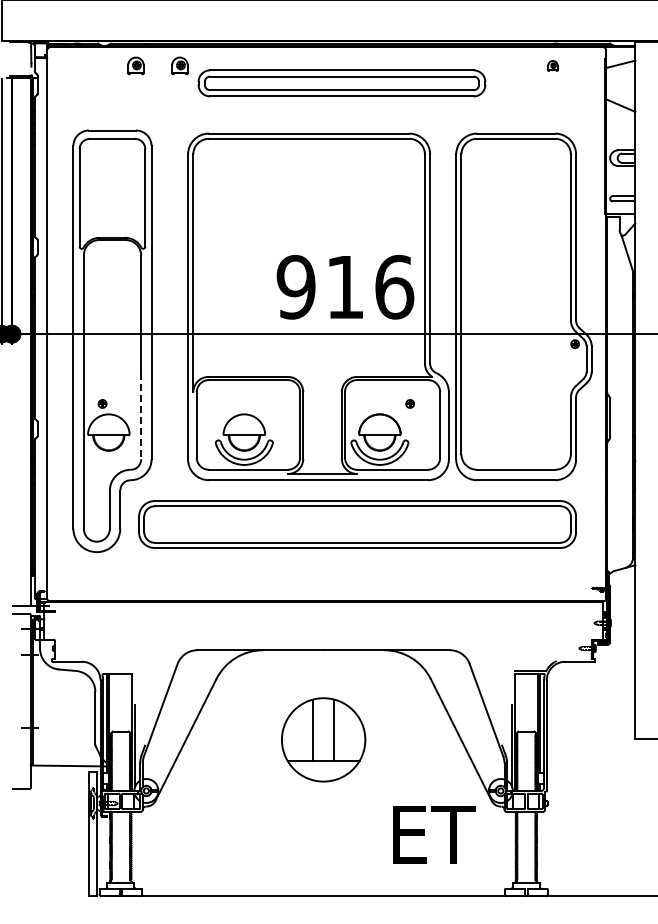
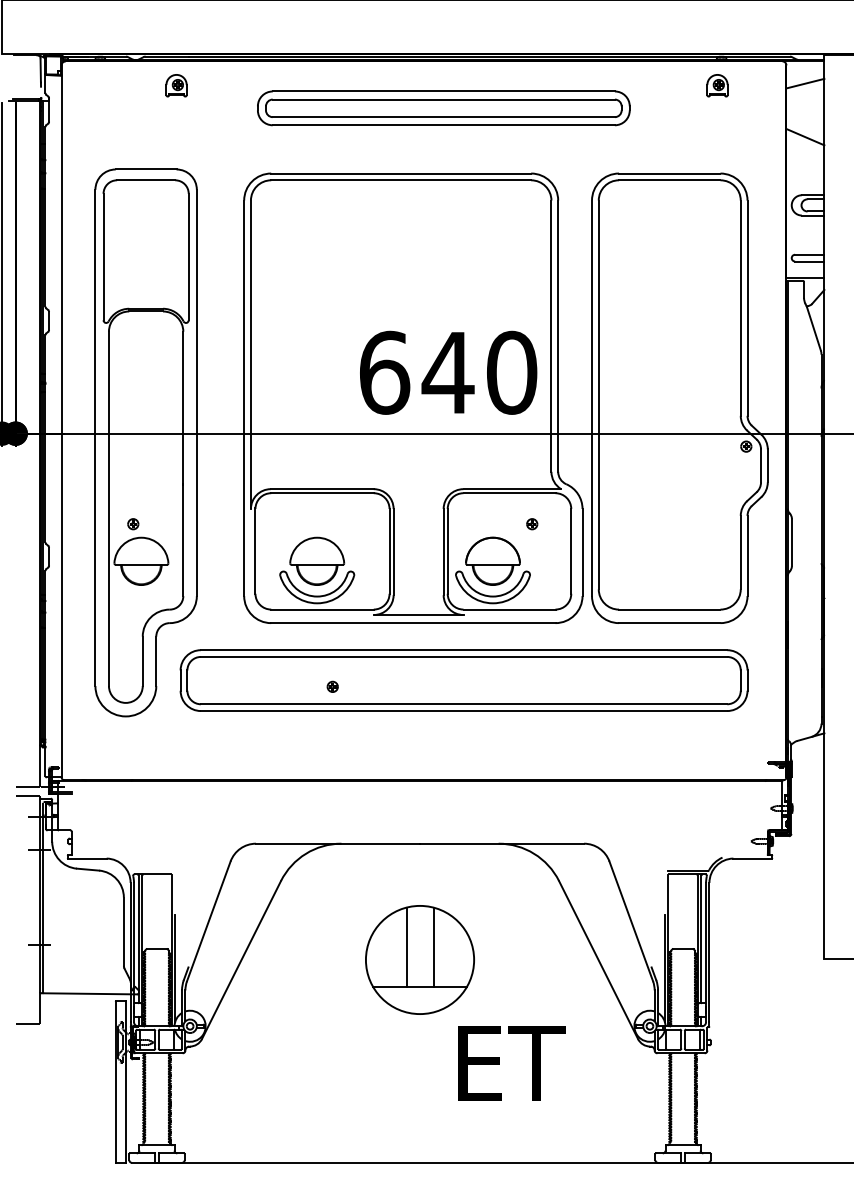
part: (179, 65) -> (233, 85), removed
part: (552, 65) -> (716, 85), size x1.67
text: (345, 286) -> (448, 371), 916 -> 640
line: (141, 416) -> (183, 540), dashed -> solid
part: (256, 529) -> (332, 687), added
text: (434, 834) -> (511, 1063), moved

